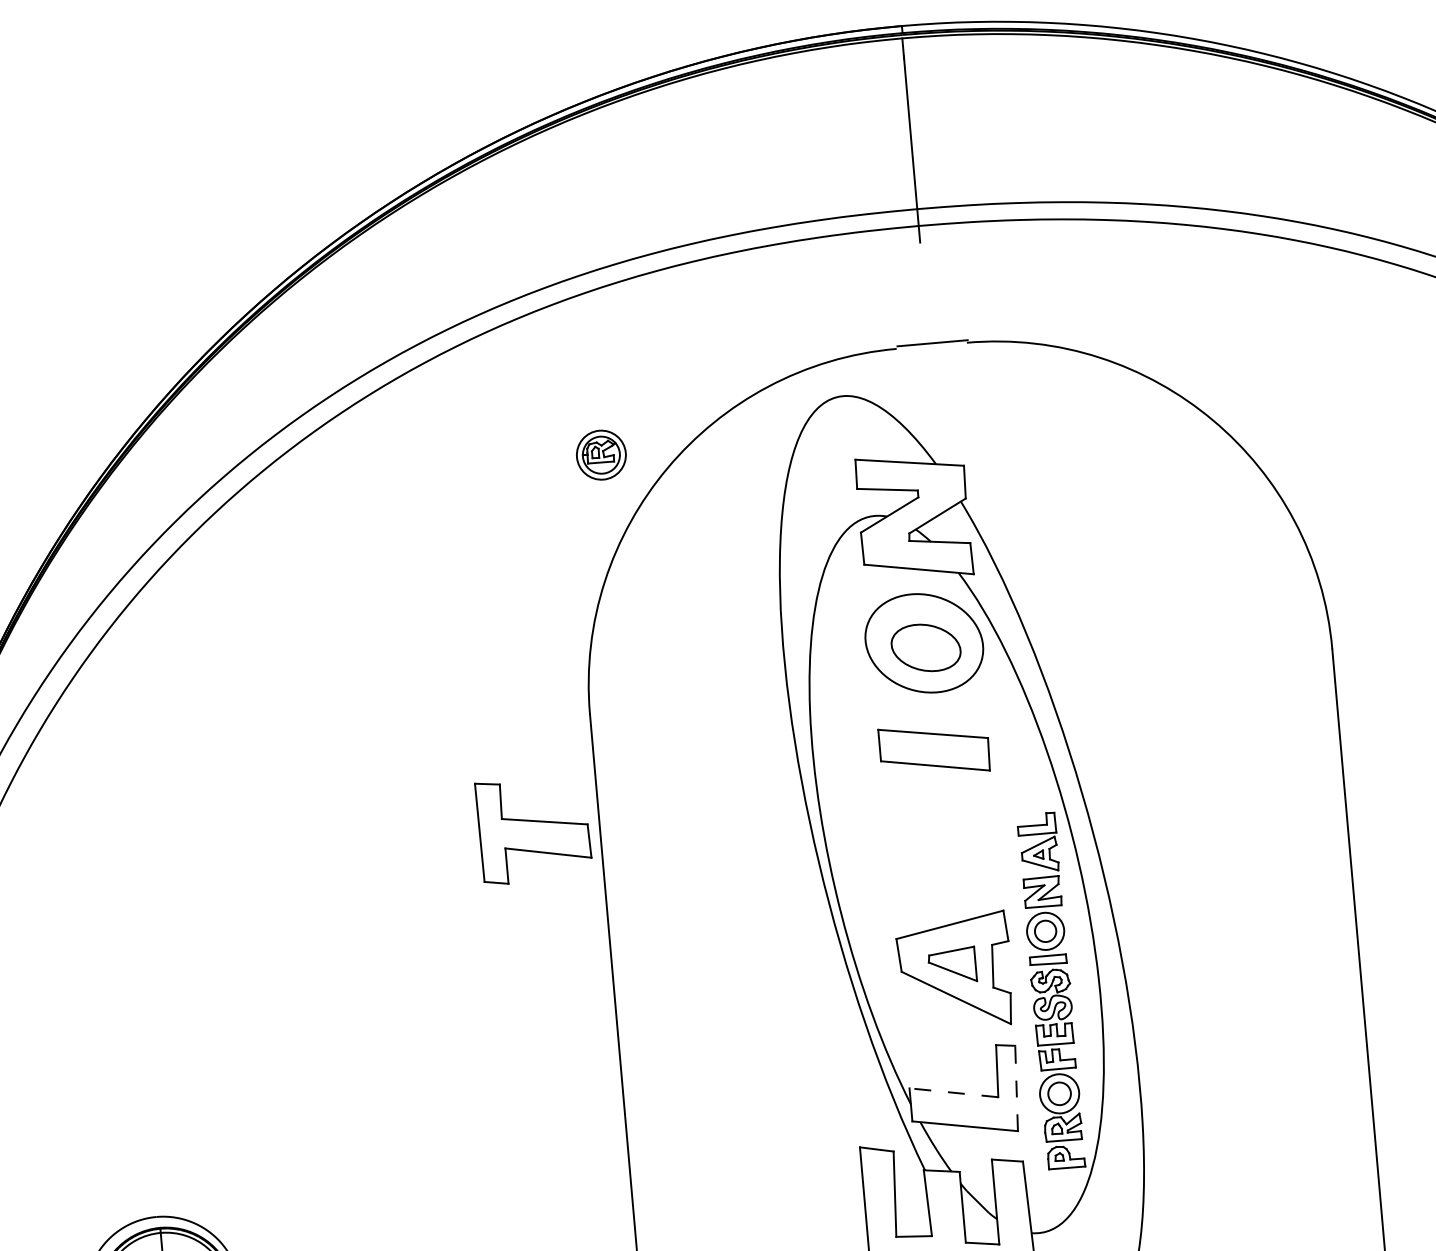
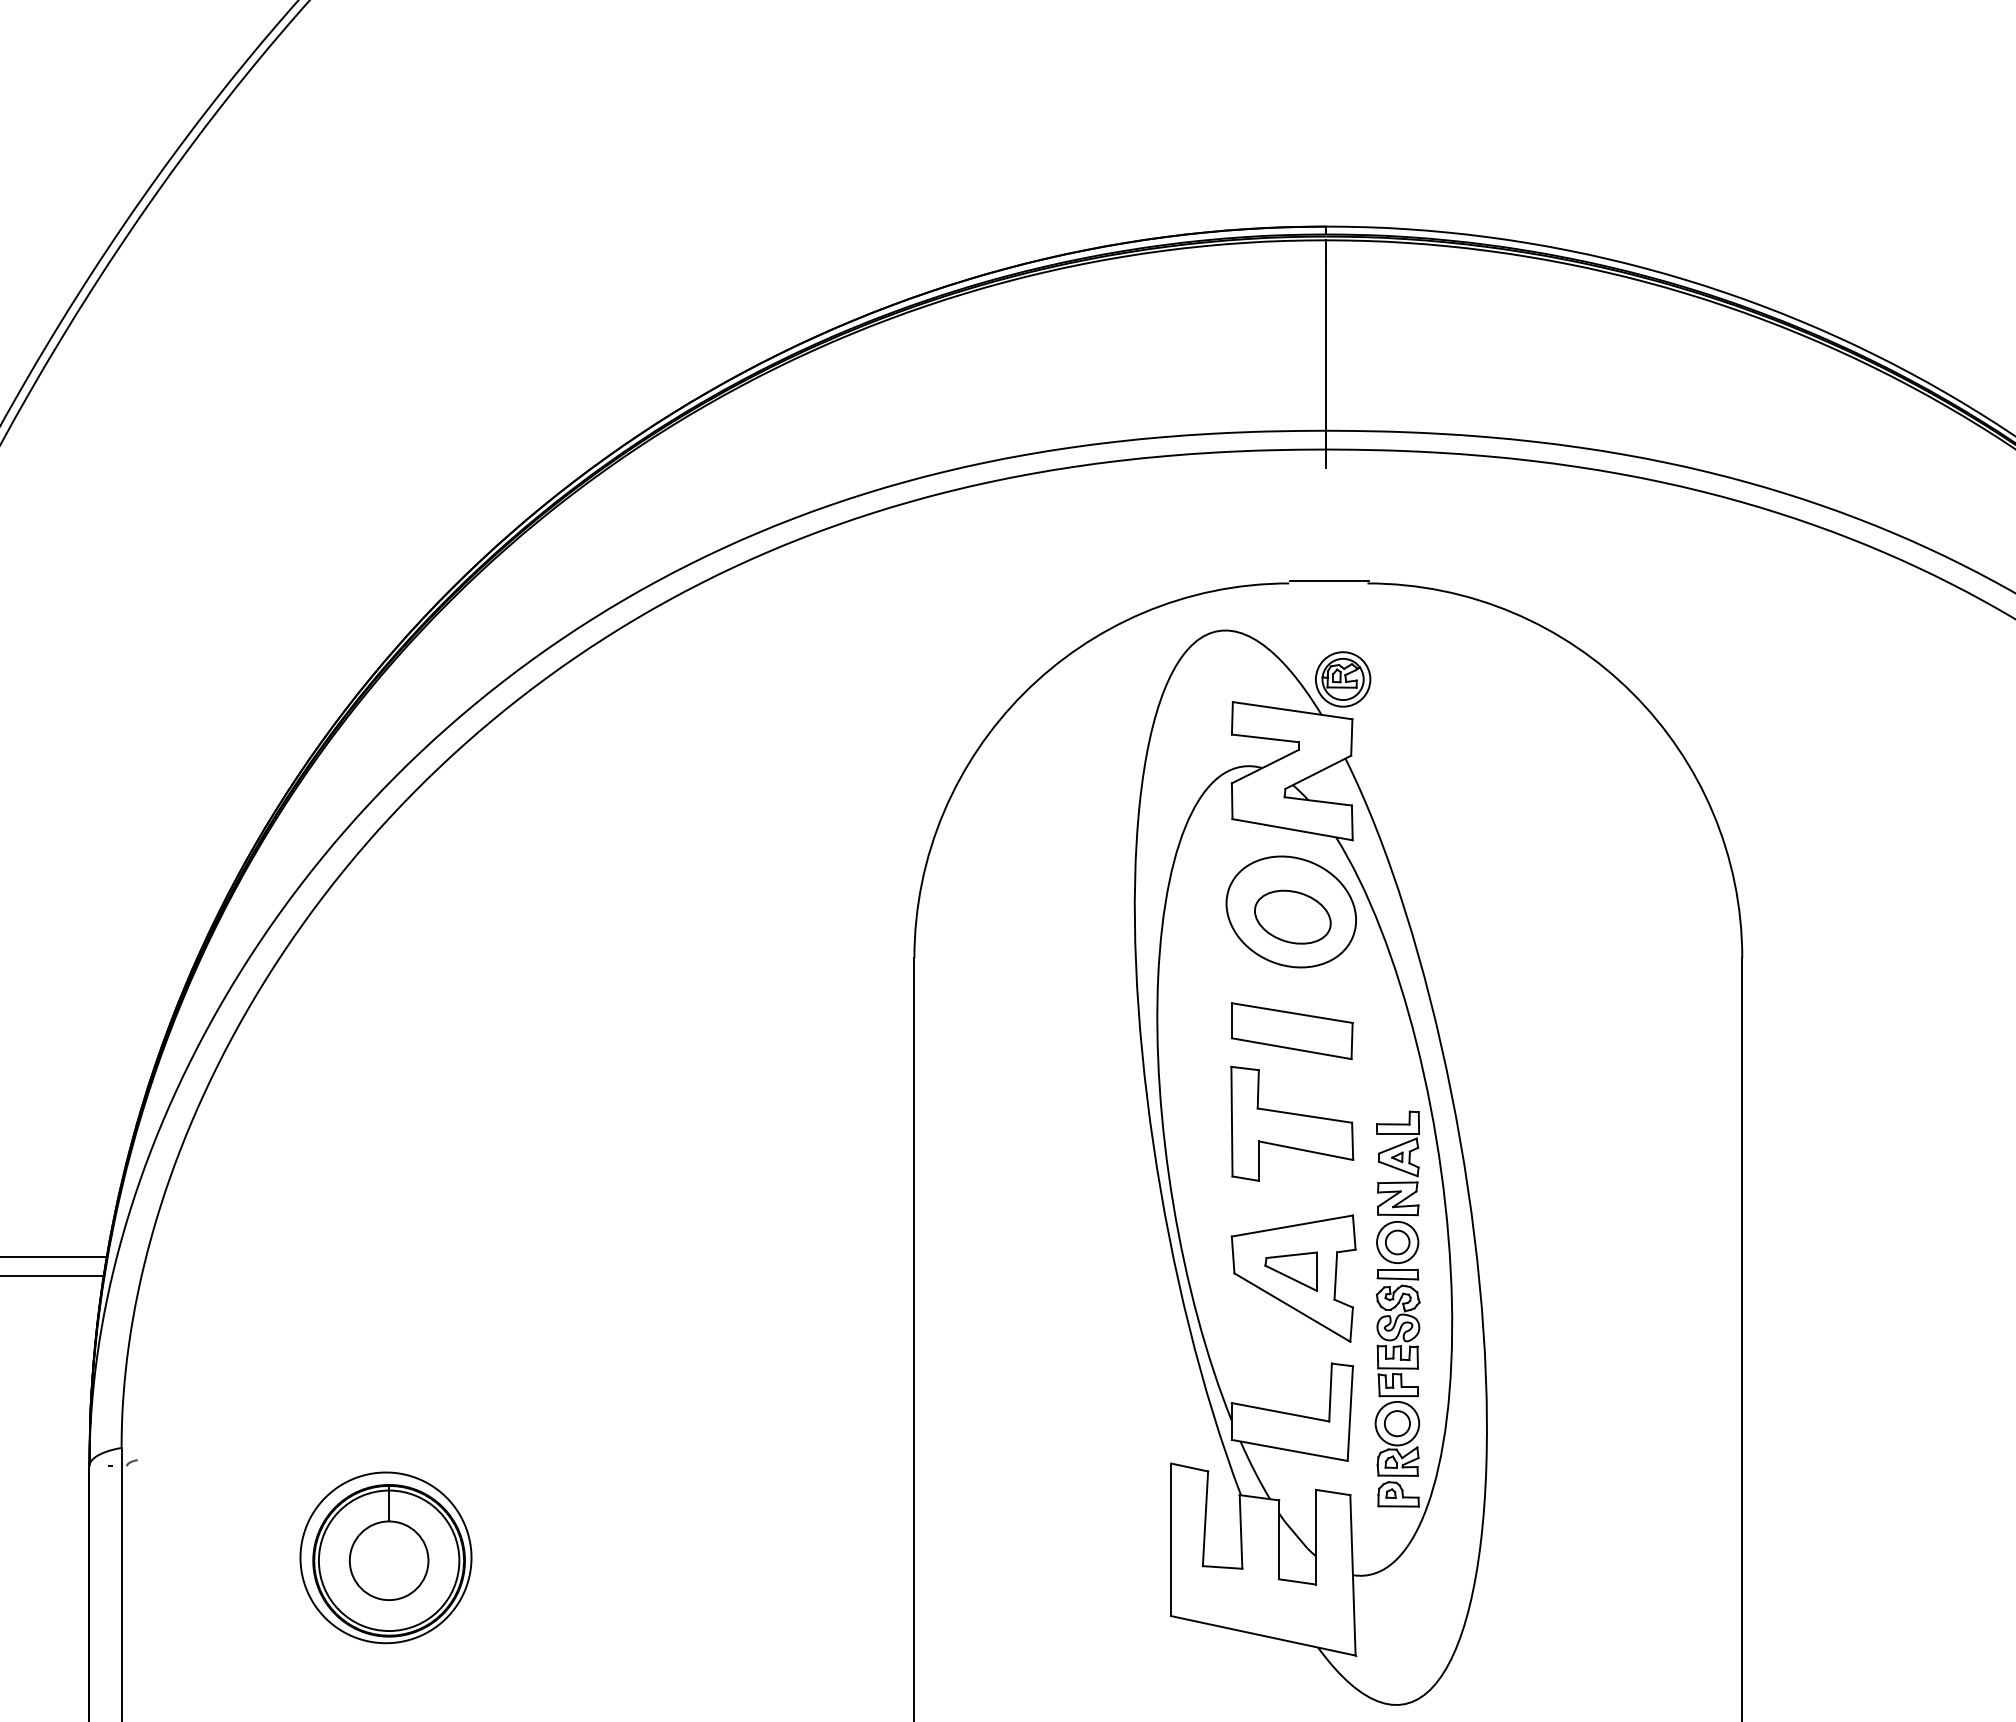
part: (601, 455) -> (1343, 679), moved
part: (534, 829) -> (1292, 1123), moved
line: (1016, 1088) -> (1350, 1413), dashed -> solid
line: (953, 1092) -> (1280, 1412), dashed -> solid

